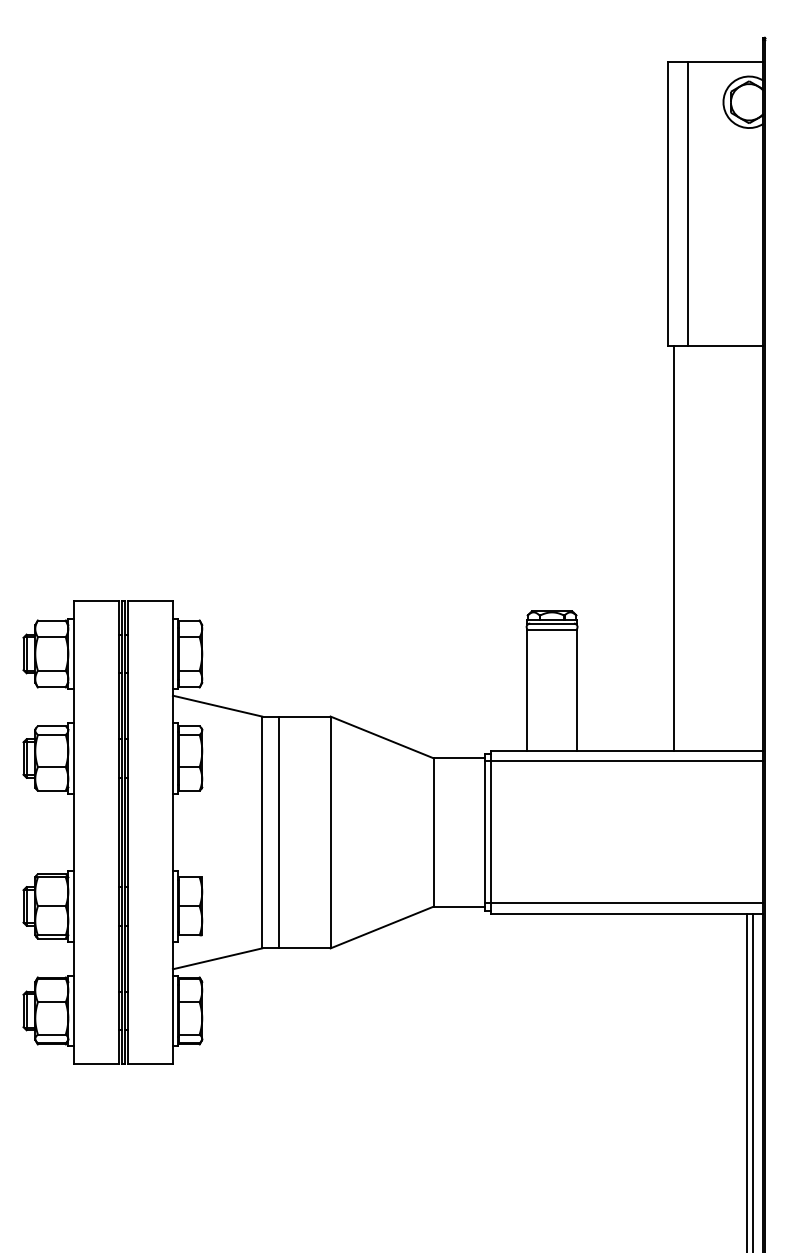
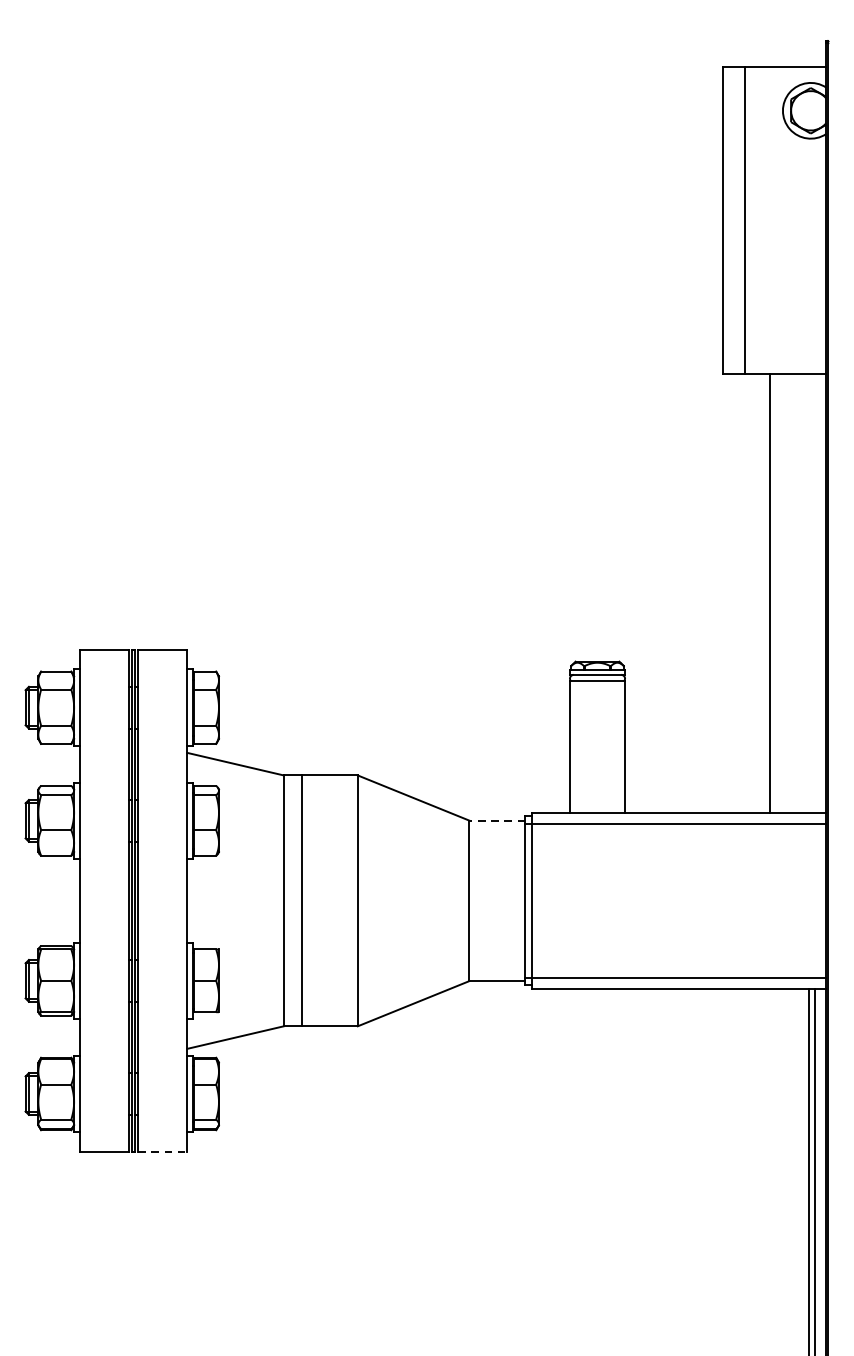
line: (674, 548) -> (769, 593), moved
line: (459, 758) -> (497, 820), solid -> dashed
line: (150, 1064) -> (162, 1151), solid -> dashed

